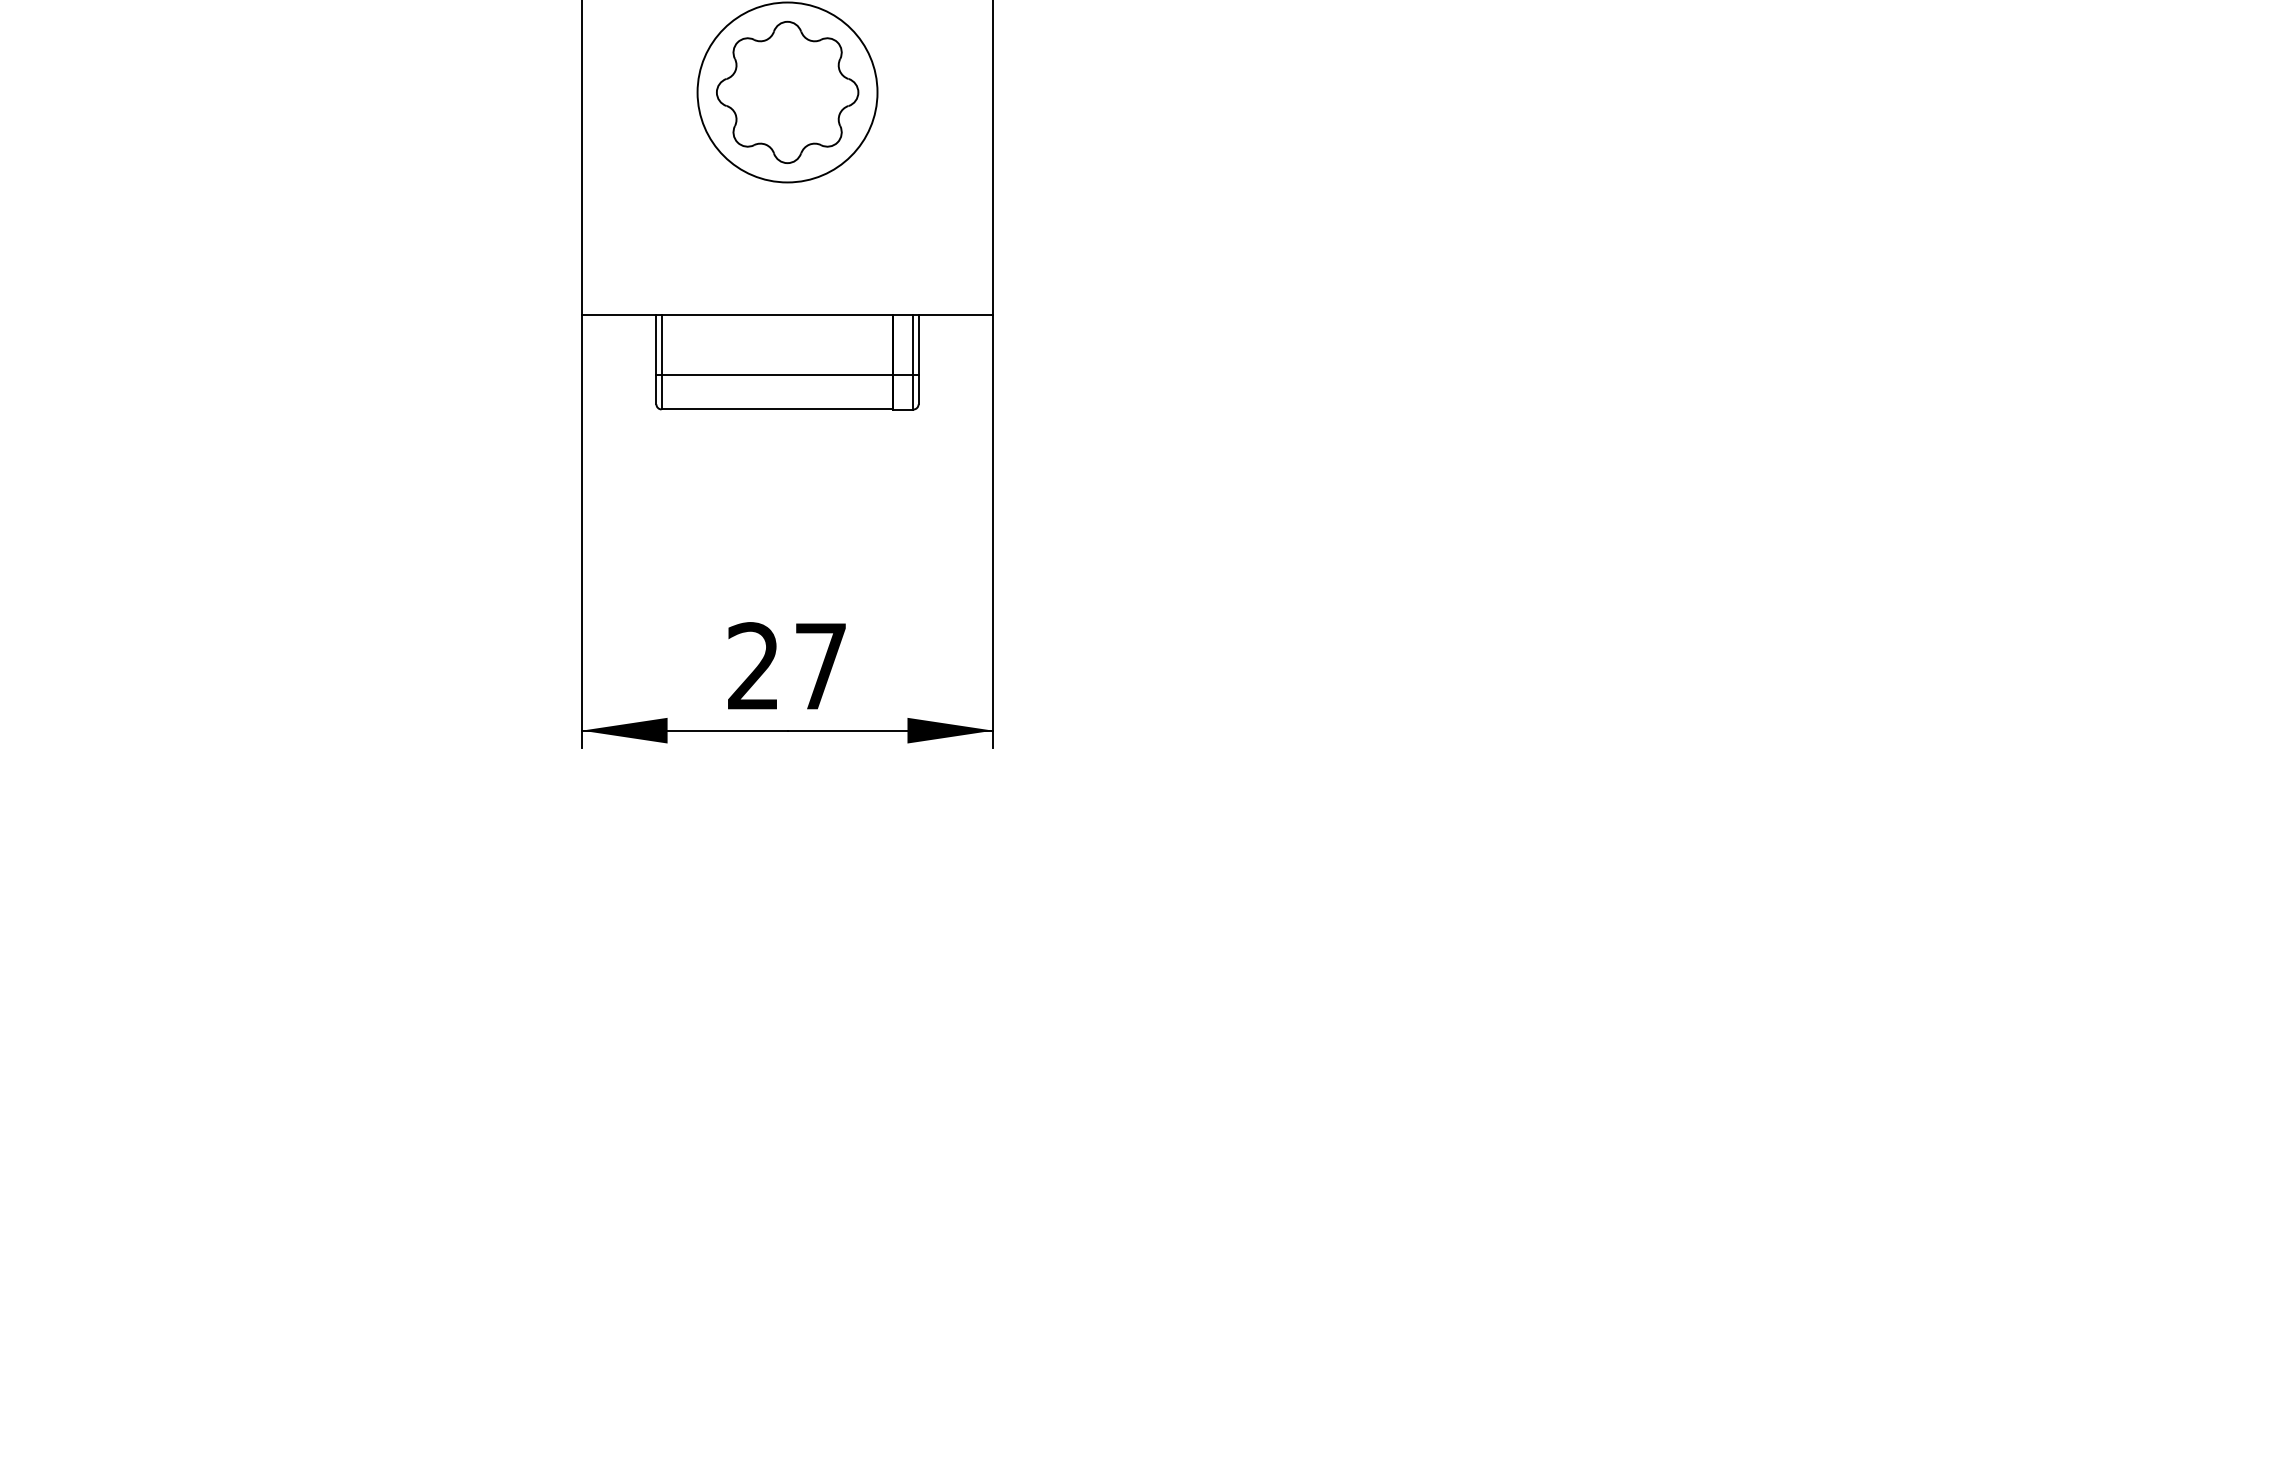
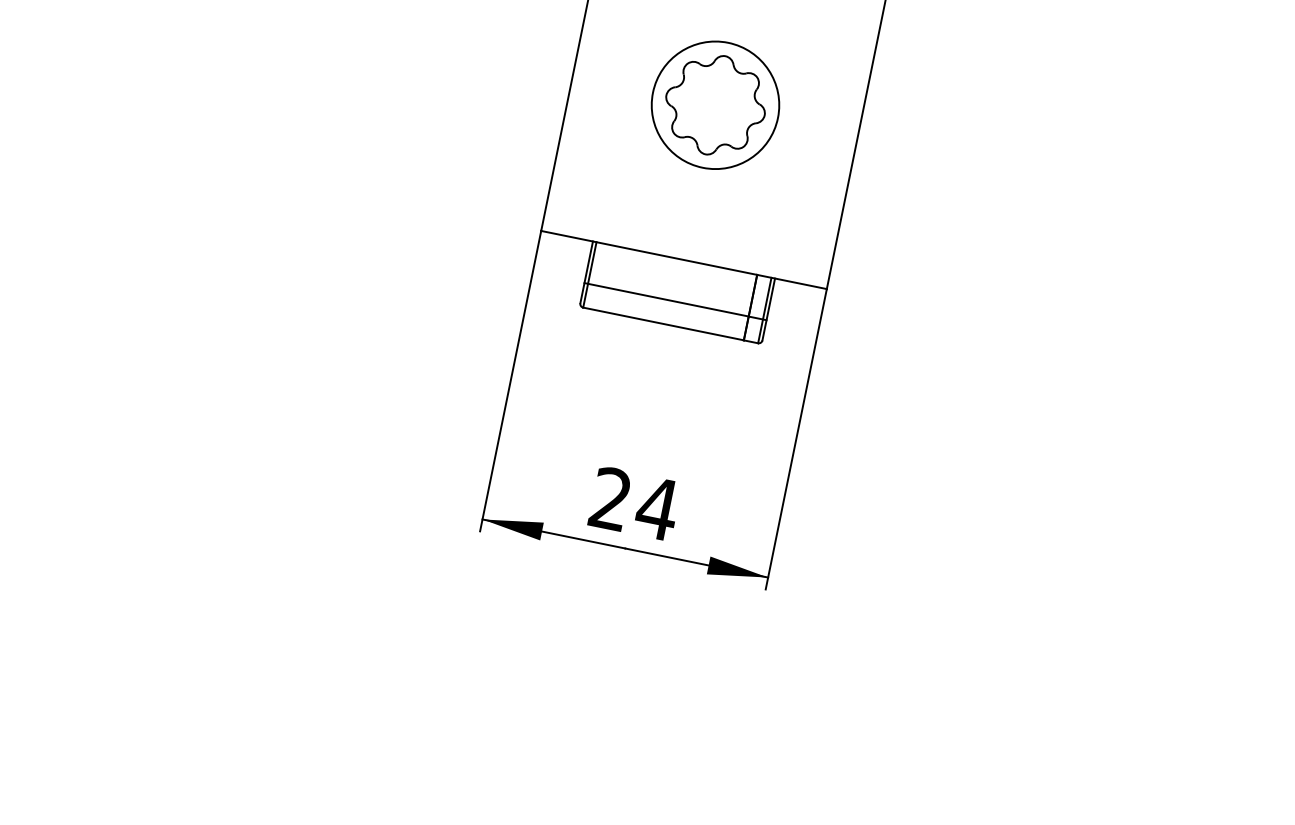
text: (820, 666) -> (657, 508), 27 -> 24

